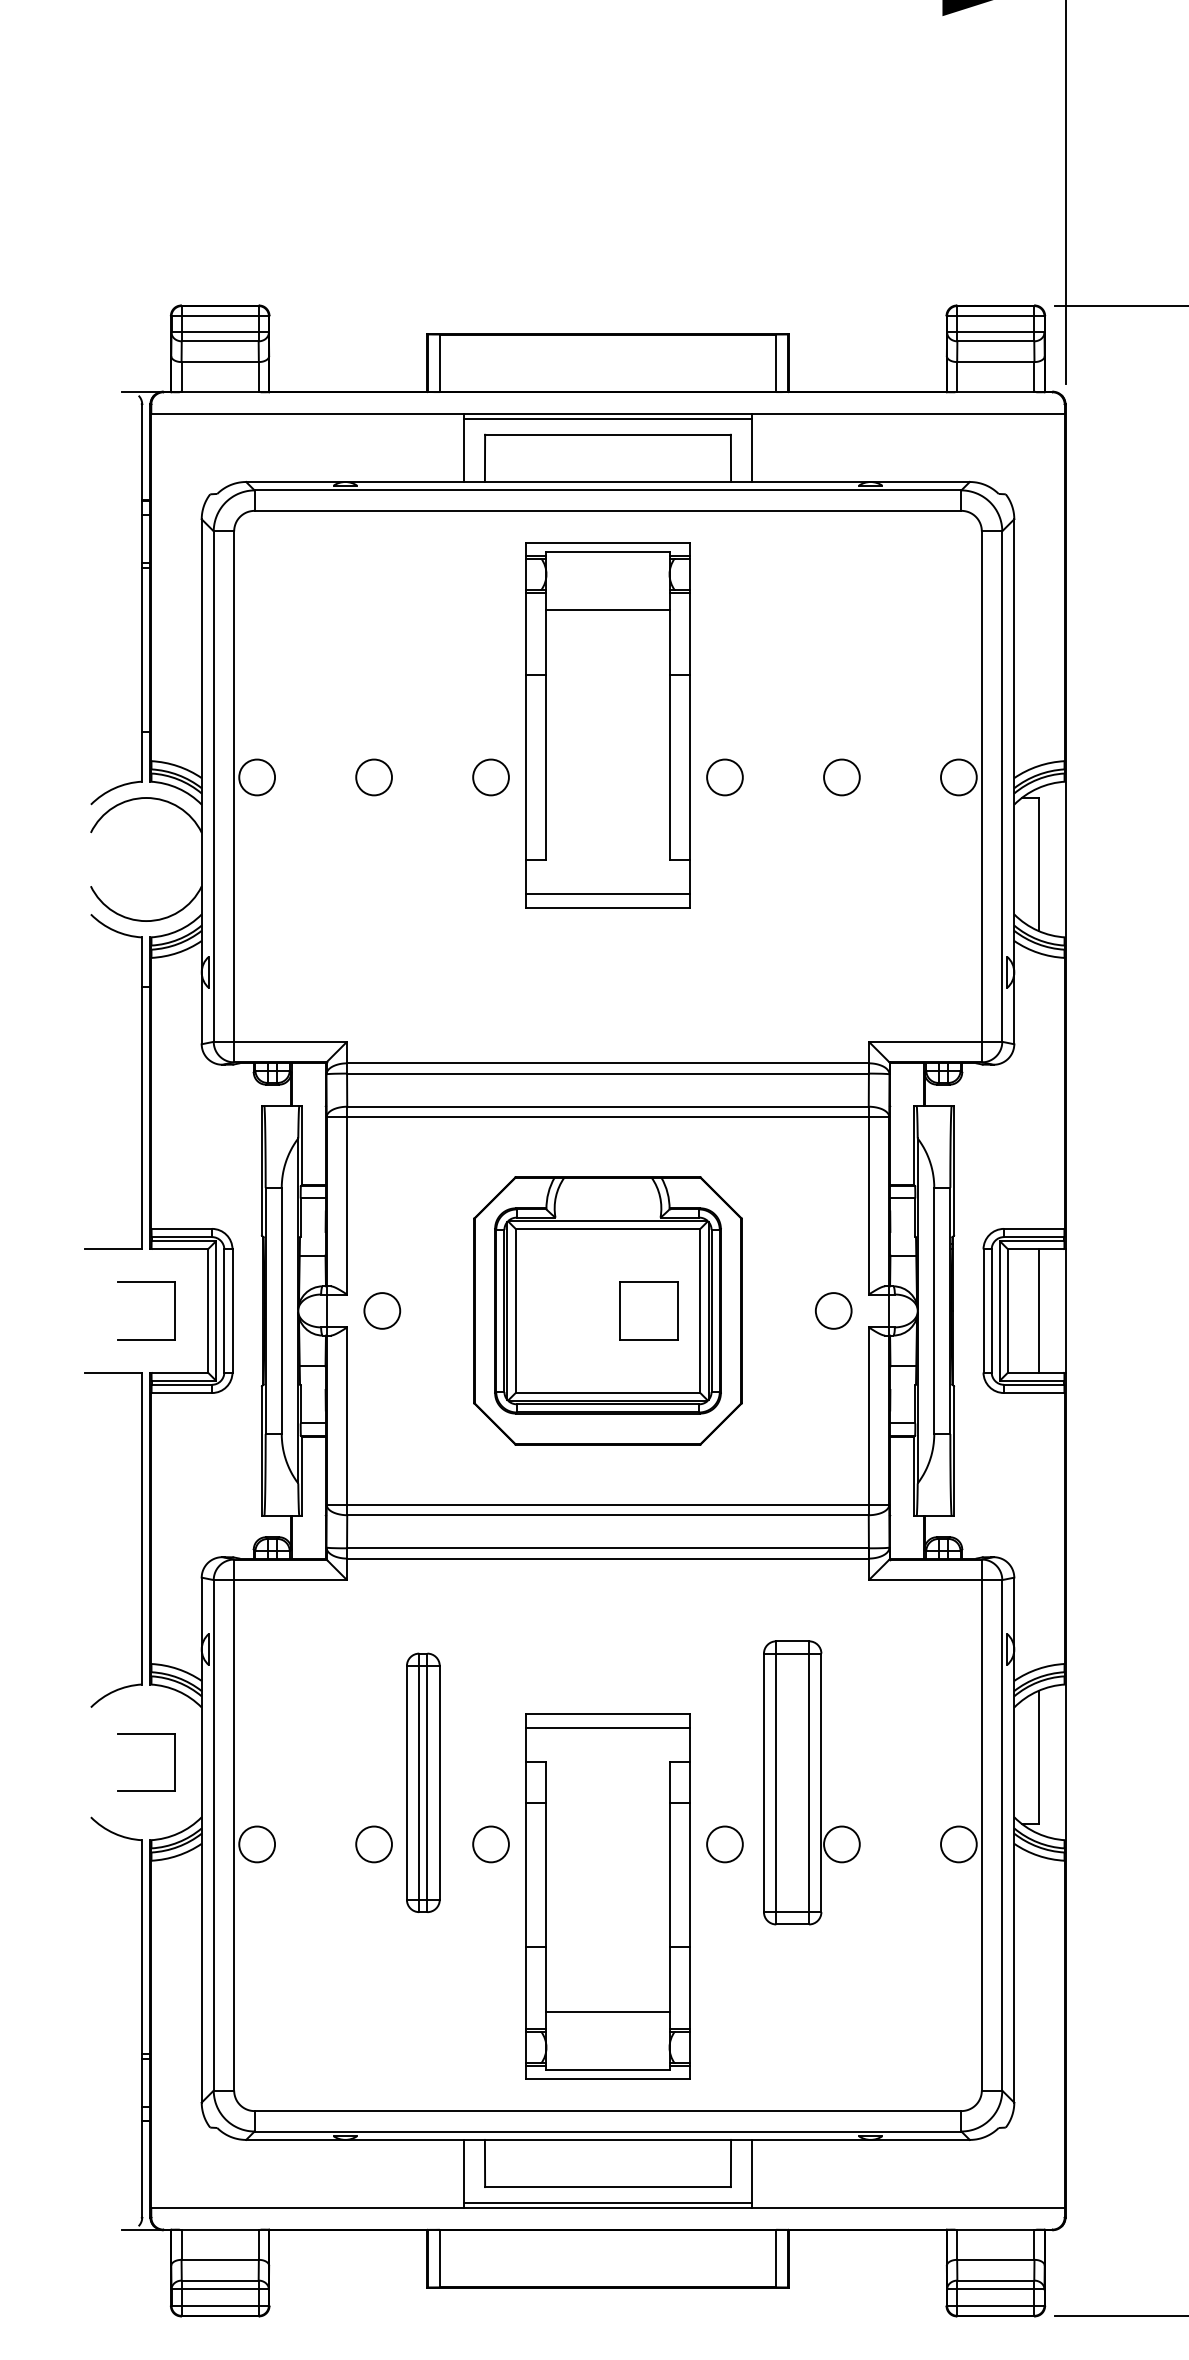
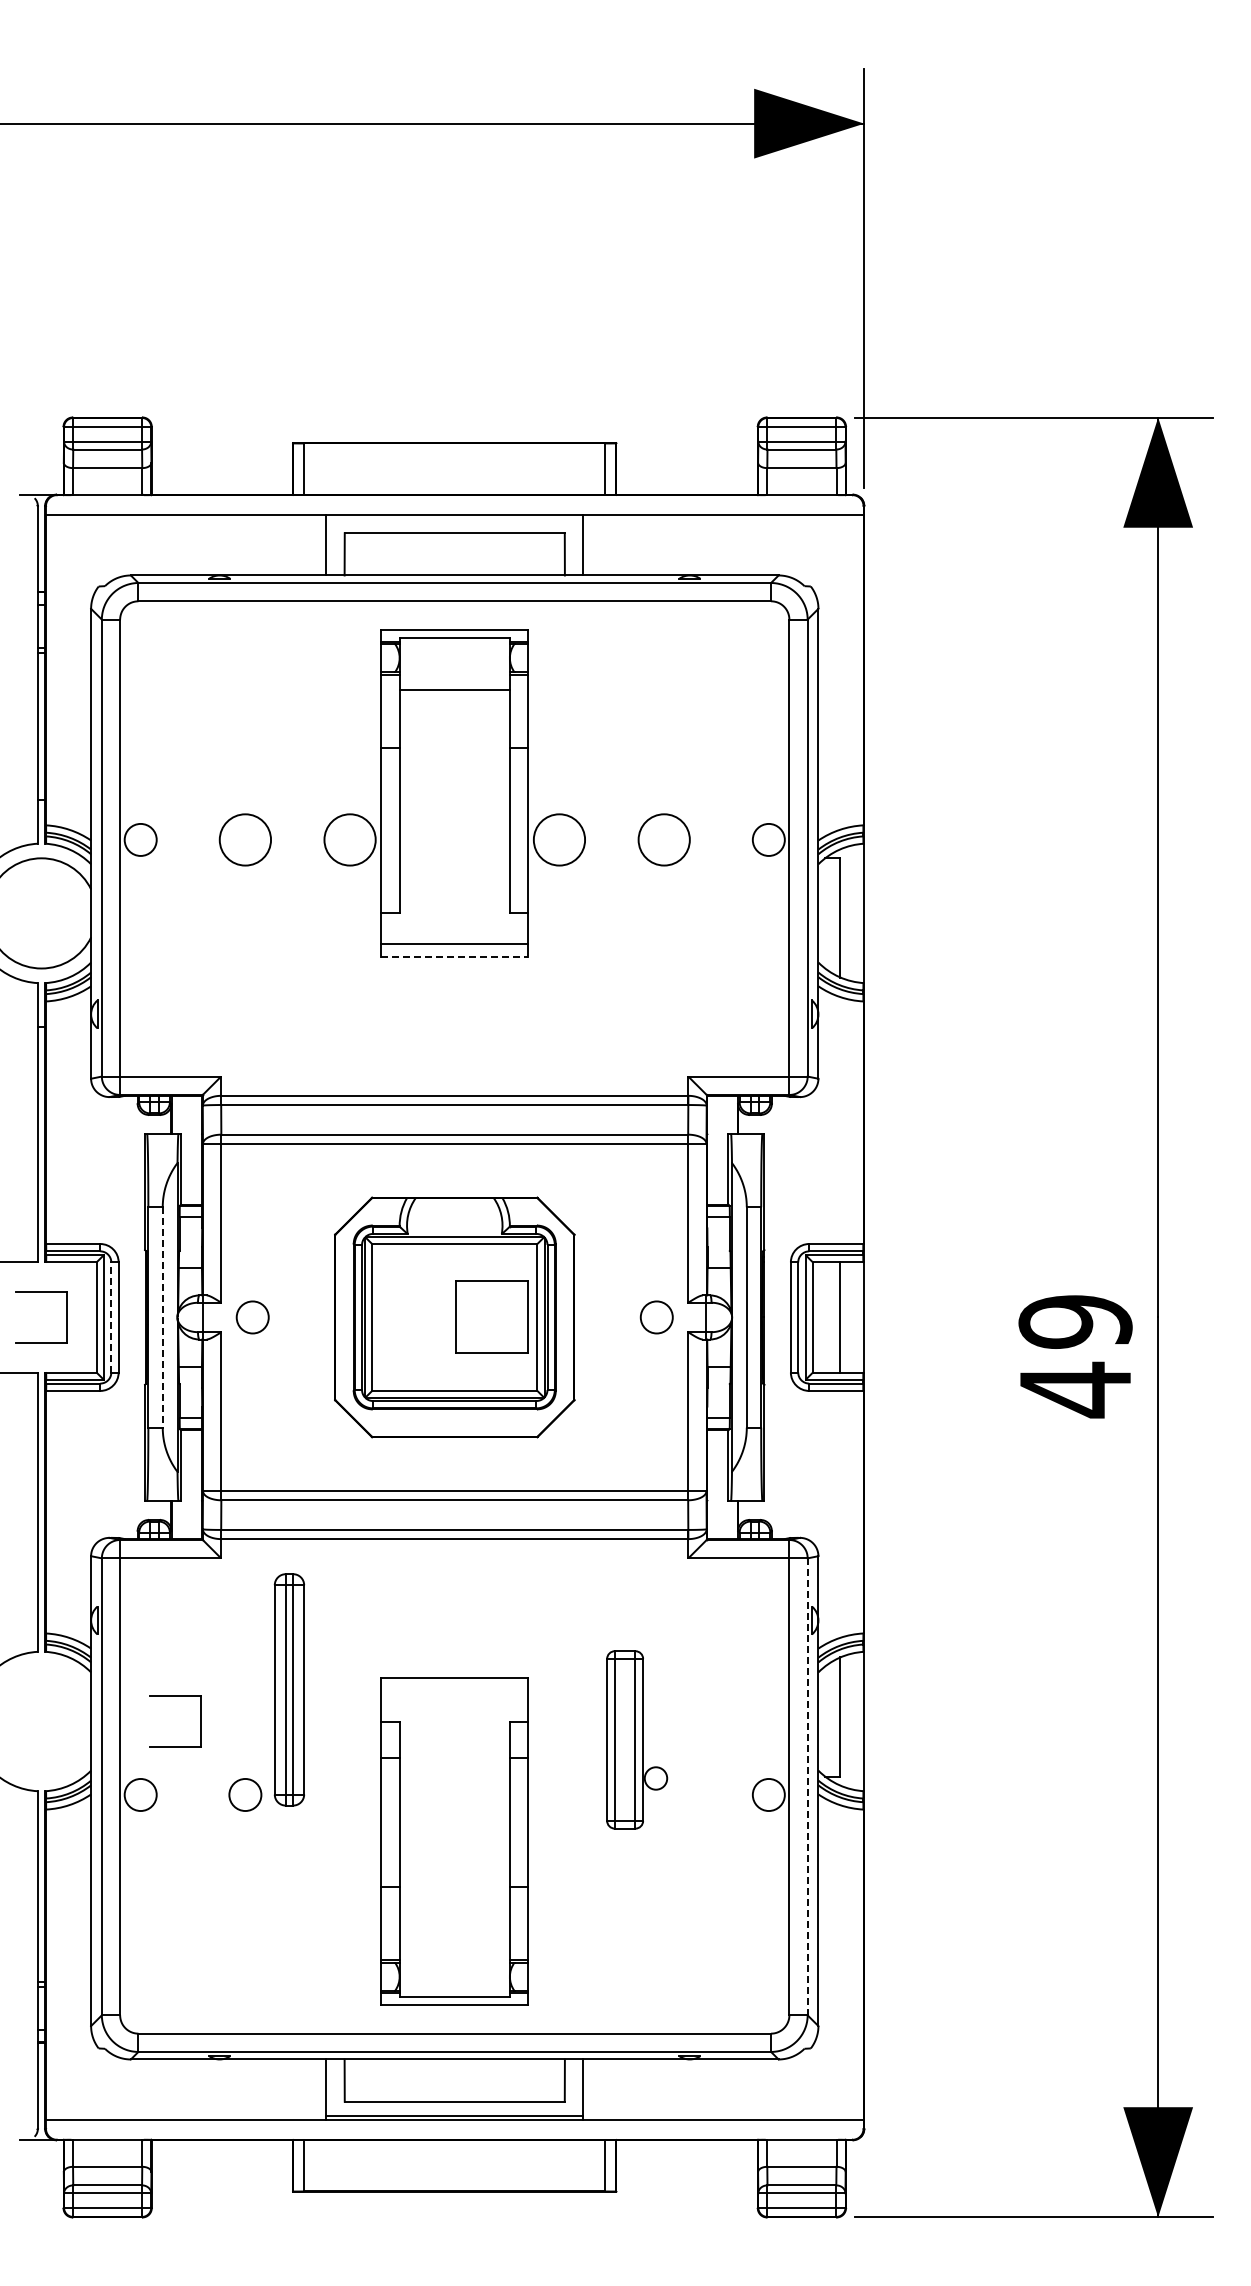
line: (607, 419) -> (454, 519), removed
circle: (374, 776) -> (245, 839), size x1.6
circle: (491, 776) -> (350, 839), size x1.6
circle: (725, 776) -> (559, 839), size x1.6
circle: (841, 776) -> (663, 839), size x1.6
line: (608, 908) -> (455, 957), solid -> dashed
line: (224, 1309) -> (111, 1316), solid -> dashed
line: (281, 1310) -> (162, 1317), solid -> dashed
part: (649, 1310) -> (491, 1317), size x1.4
line: (607, 1727) -> (454, 1690), removed
part: (146, 1734) -> (175, 1696), moved
part: (422, 1782) -> (288, 1689), moved
part: (811, 1782) -> (636, 1739), size x0.7
line: (1002, 1836) -> (807, 1787), solid -> dashed
circle: (490, 1843) -> (349, 1794), removed
circle: (725, 1843) -> (559, 1794), removed
line: (607, 2012) -> (454, 1945), removed

